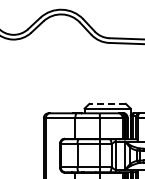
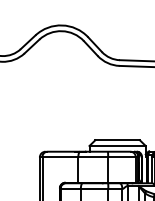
line: (107, 103) -> (117, 139), dashed -> solid

